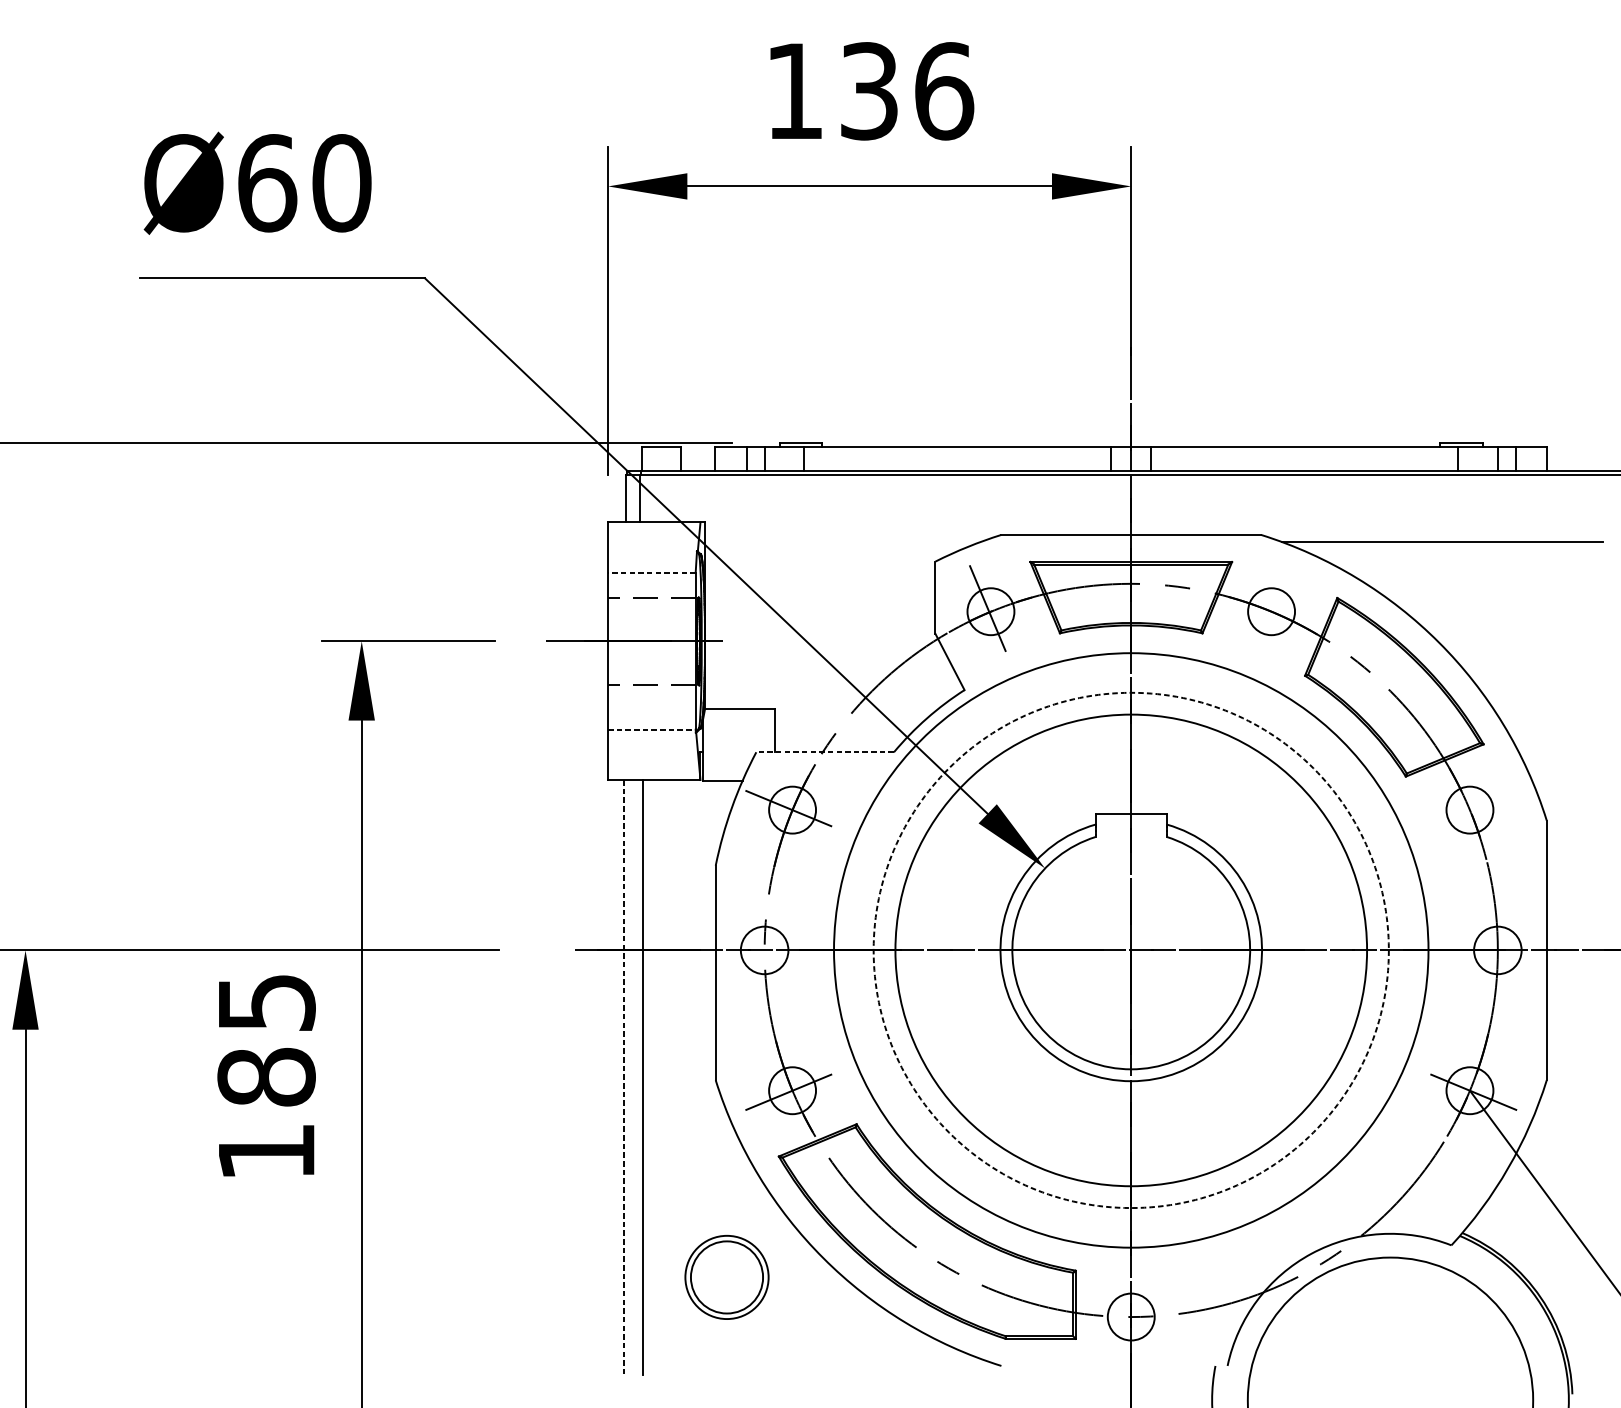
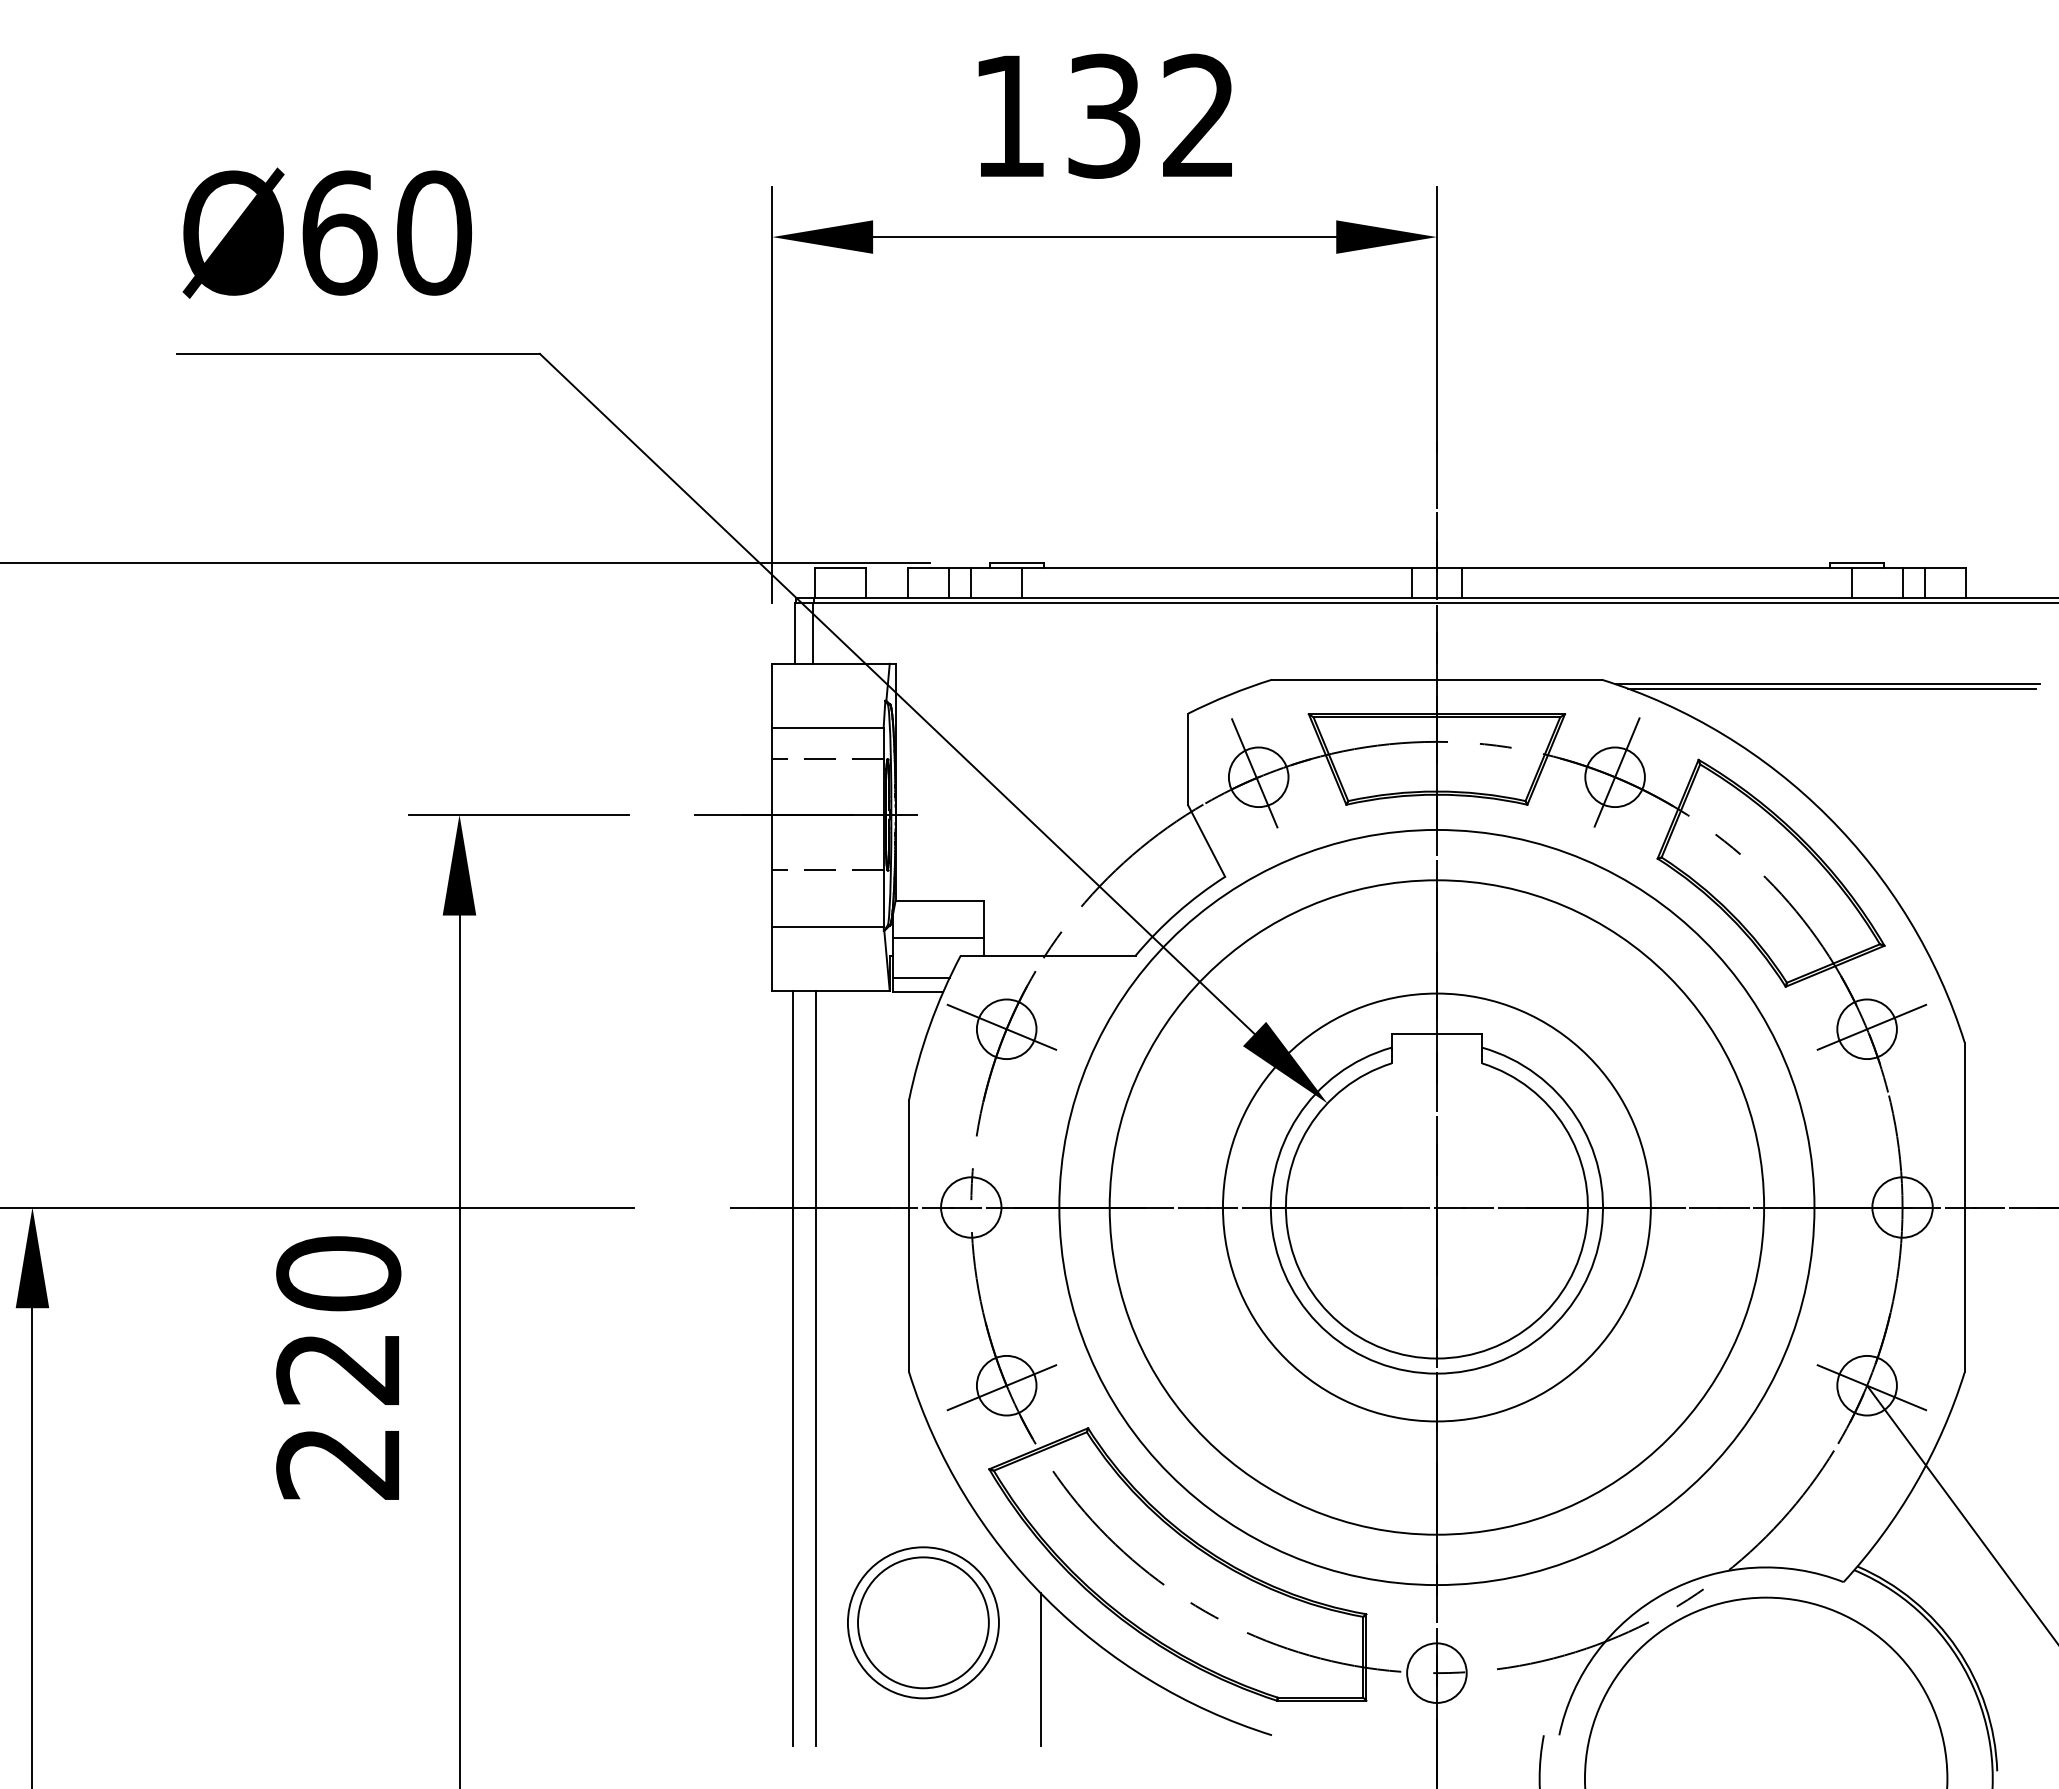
text: (944, 90) -> (1199, 115), 136 -> 132
line: (1438, 538) -> (1827, 684), added
line: (652, 572) -> (828, 727), dashed -> solid
line: (1272, 607) -> (1616, 772), added
line: (652, 729) -> (828, 927), dashed -> solid
line: (738, 737) -> (938, 937), added
line: (824, 752) -> (1047, 955), dashed -> solid
line: (725, 769) -> (921, 977), added
line: (1473, 808) -> (1871, 1027), added
circle: (1130, 950) -> (1436, 1207), dashed -> solid
circle: (1130, 950) -> (1436, 1207), size x0.71
text: (266, 1076) -> (338, 1367), 185 -> 220
line: (623, 1077) -> (792, 1368), dashed -> solid
part: (727, 1277) -> (923, 1622), size x1.43
line: (819, 1314) -> (1040, 1669), added

